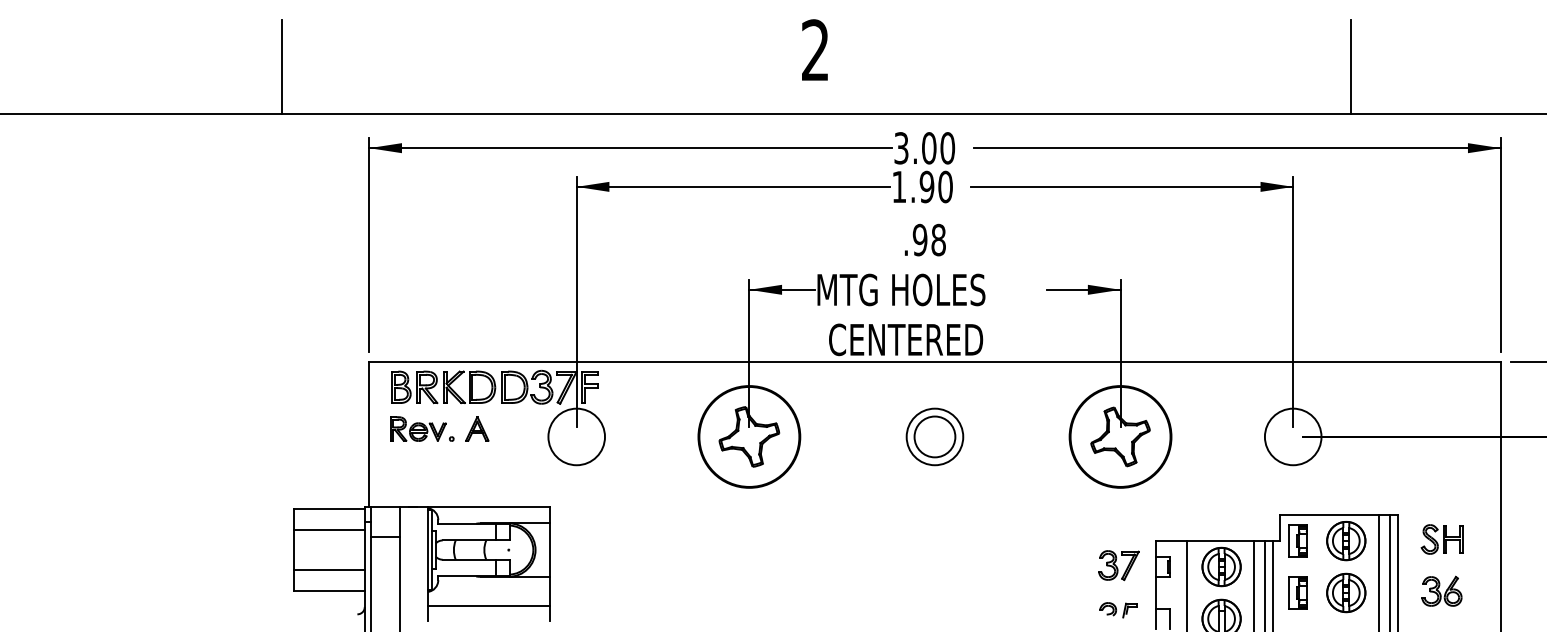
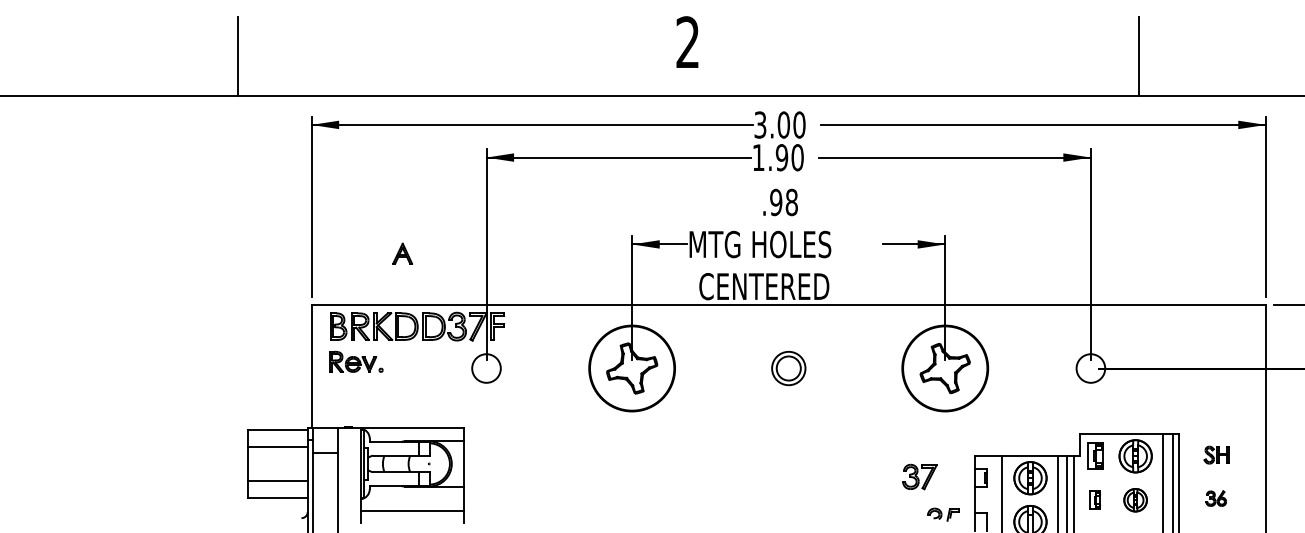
part: (477, 428) -> (402, 253), moved
circle: (576, 436) -> (486, 368), size x0.6
part: (934, 436) -> (788, 368), size x0.7
circle: (1292, 436) -> (1090, 368), size x0.6
part: (1442, 540) -> (1216, 455), size x0.7
part: (1118, 564) -> (919, 476), moved
part: (1440, 591) -> (1215, 498), size x0.6
part: (1298, 592) -> (1095, 499), size x0.7
part: (1346, 593) -> (1135, 500), size x0.7

